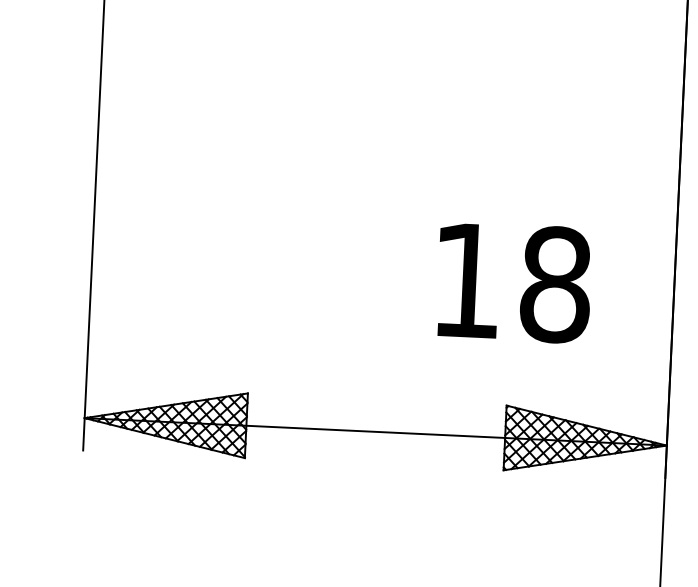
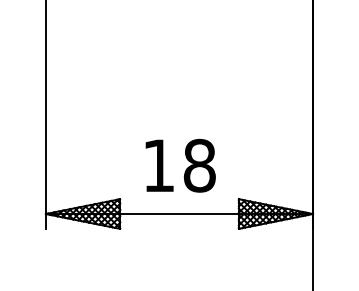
text: (513, 282) -> (180, 165), moved

